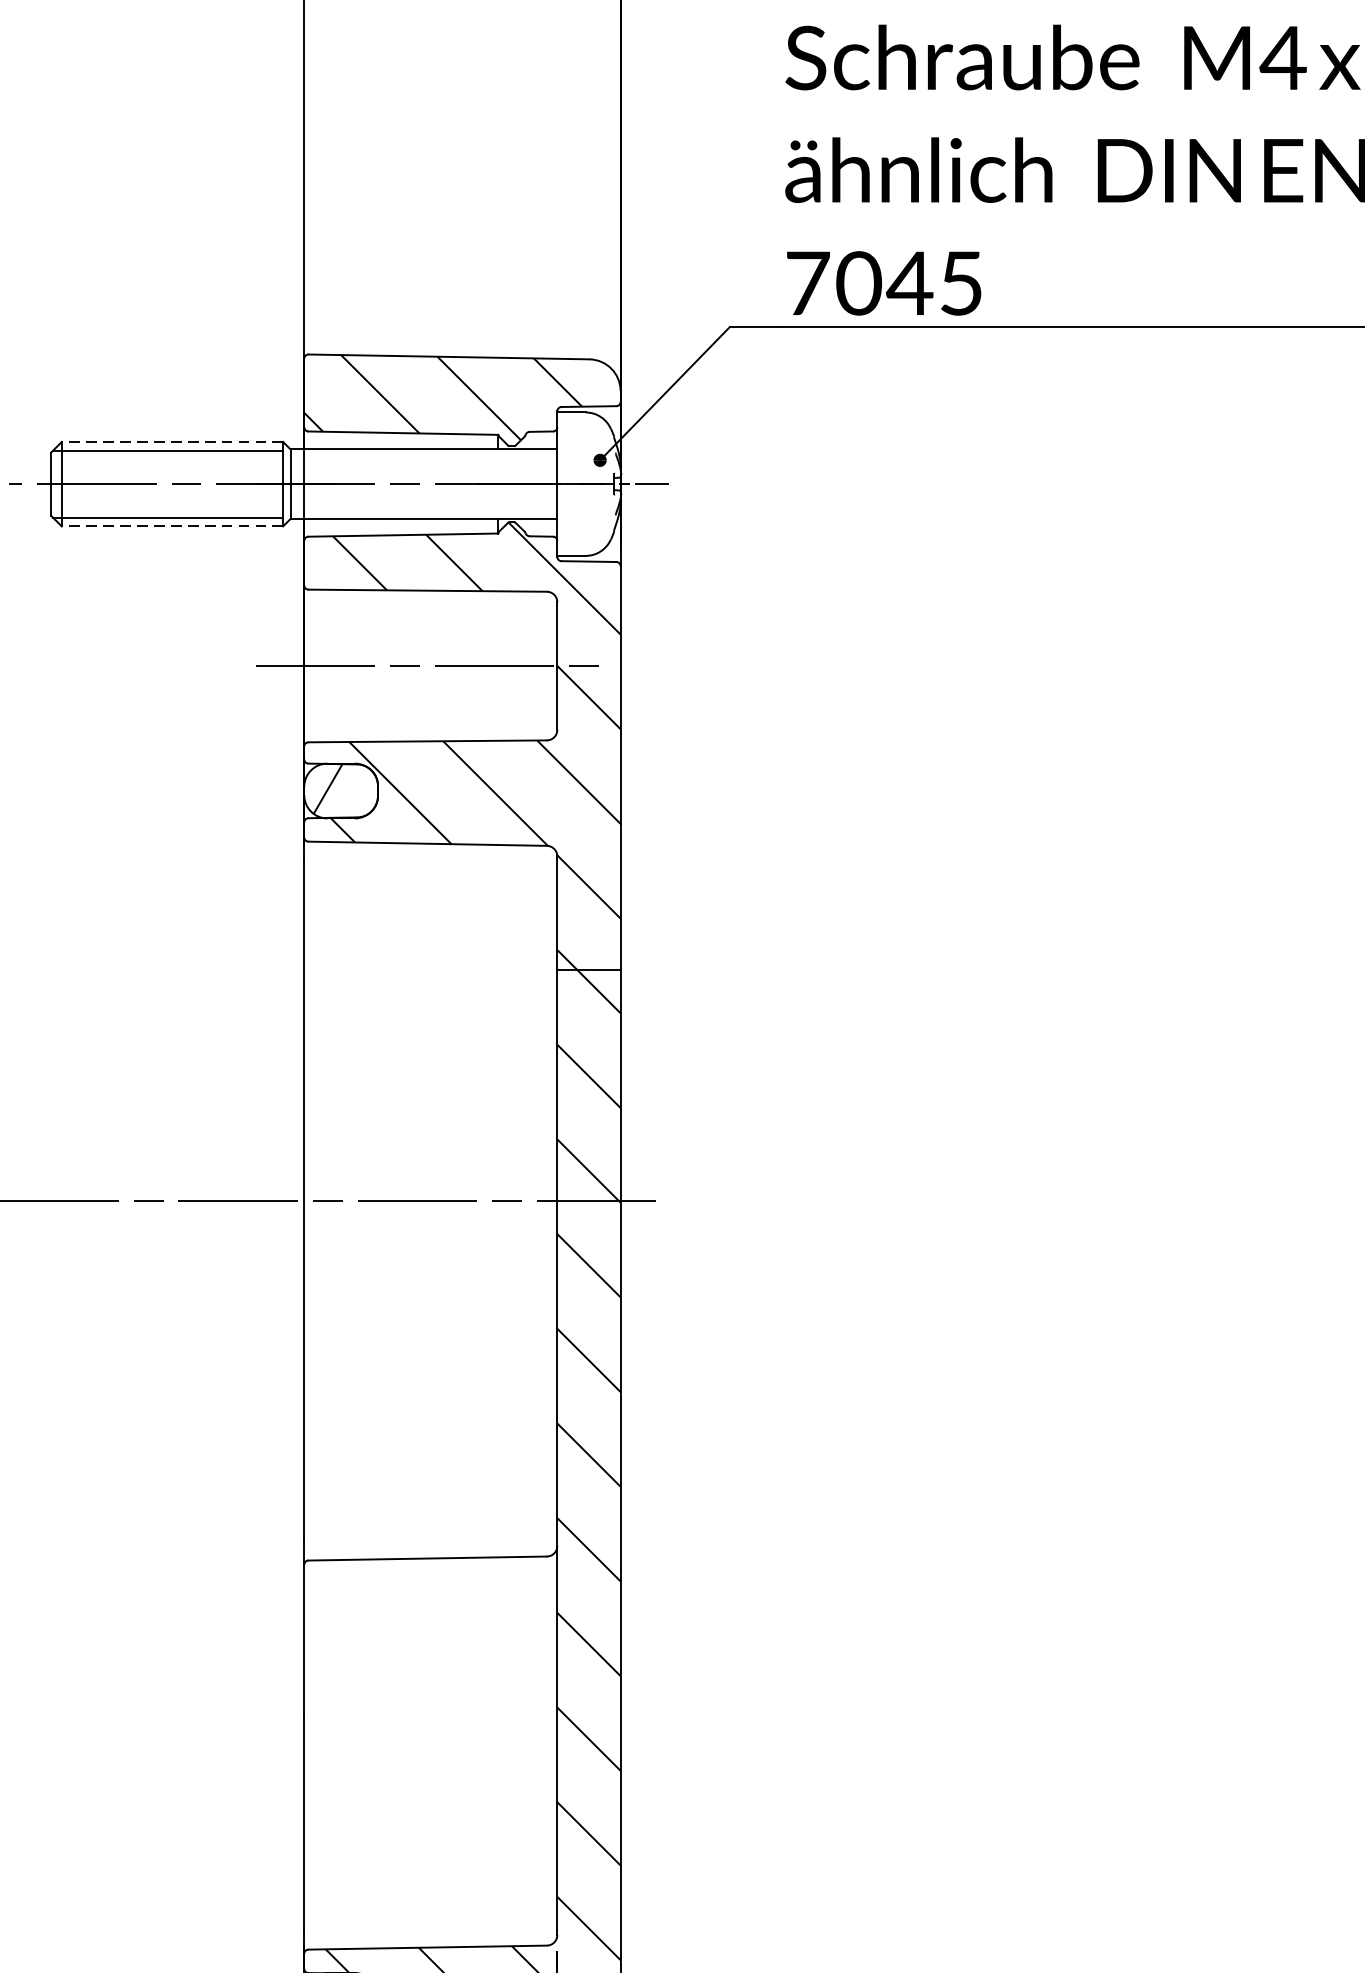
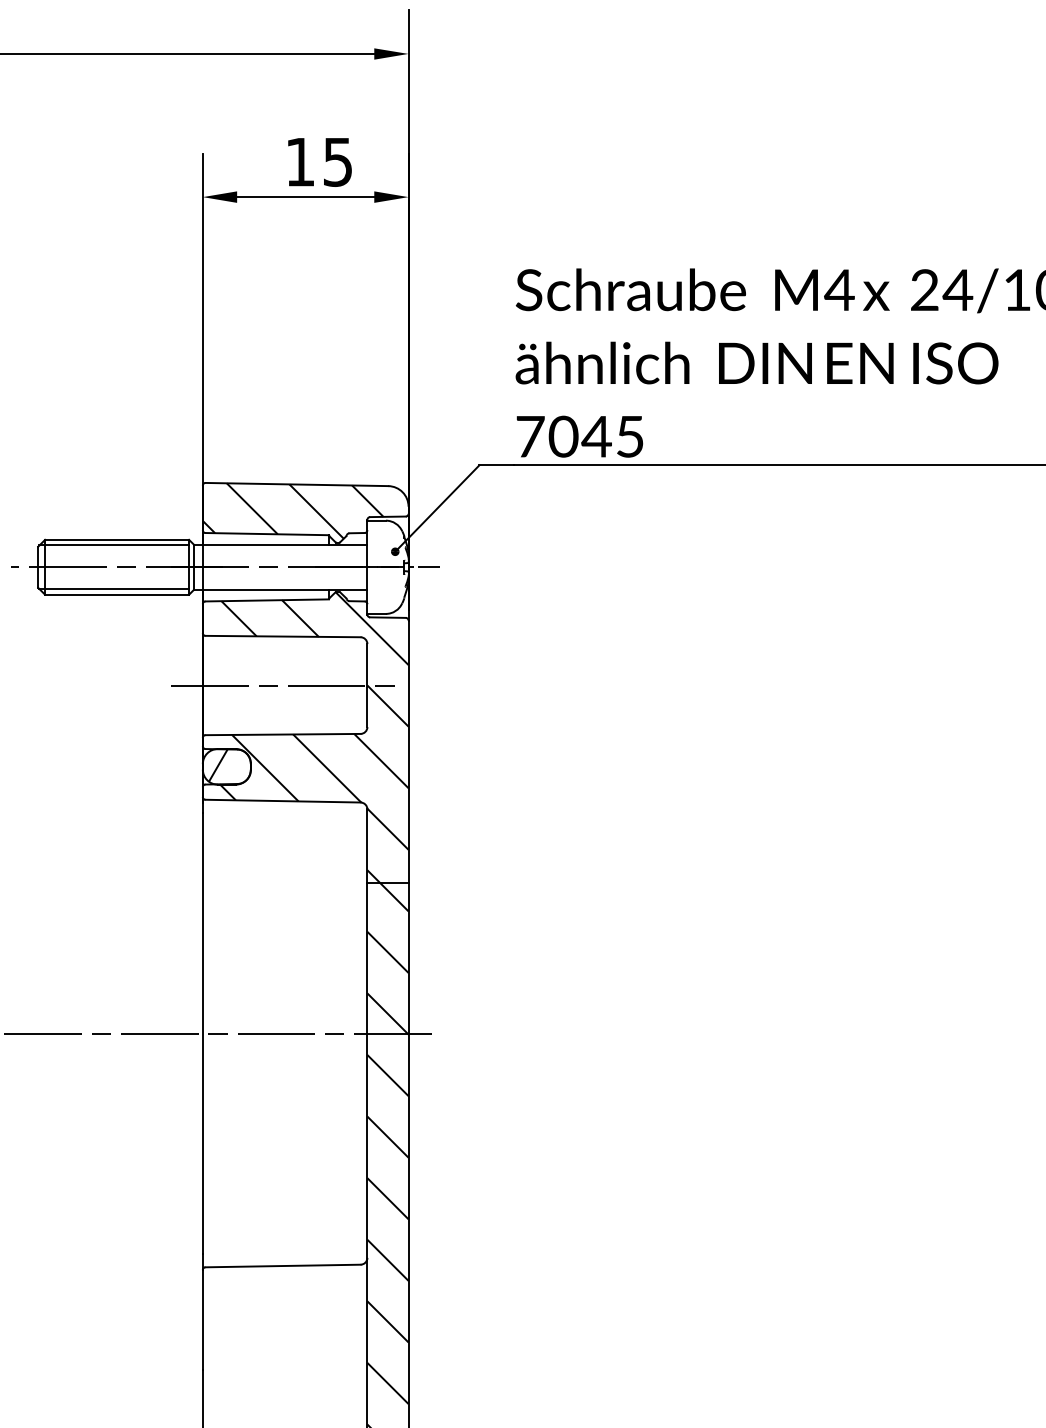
line: (171, 441) -> (116, 539), dashed -> solid
line: (171, 526) -> (116, 594), dashed -> solid

